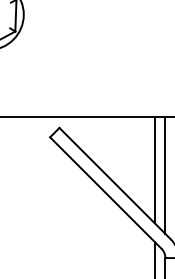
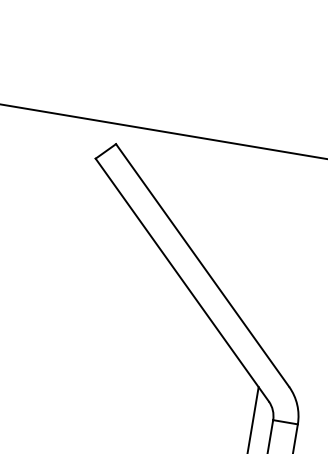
line: (154, 170) -> (280, 253), removed
line: (165, 175) -> (299, 266), removed

